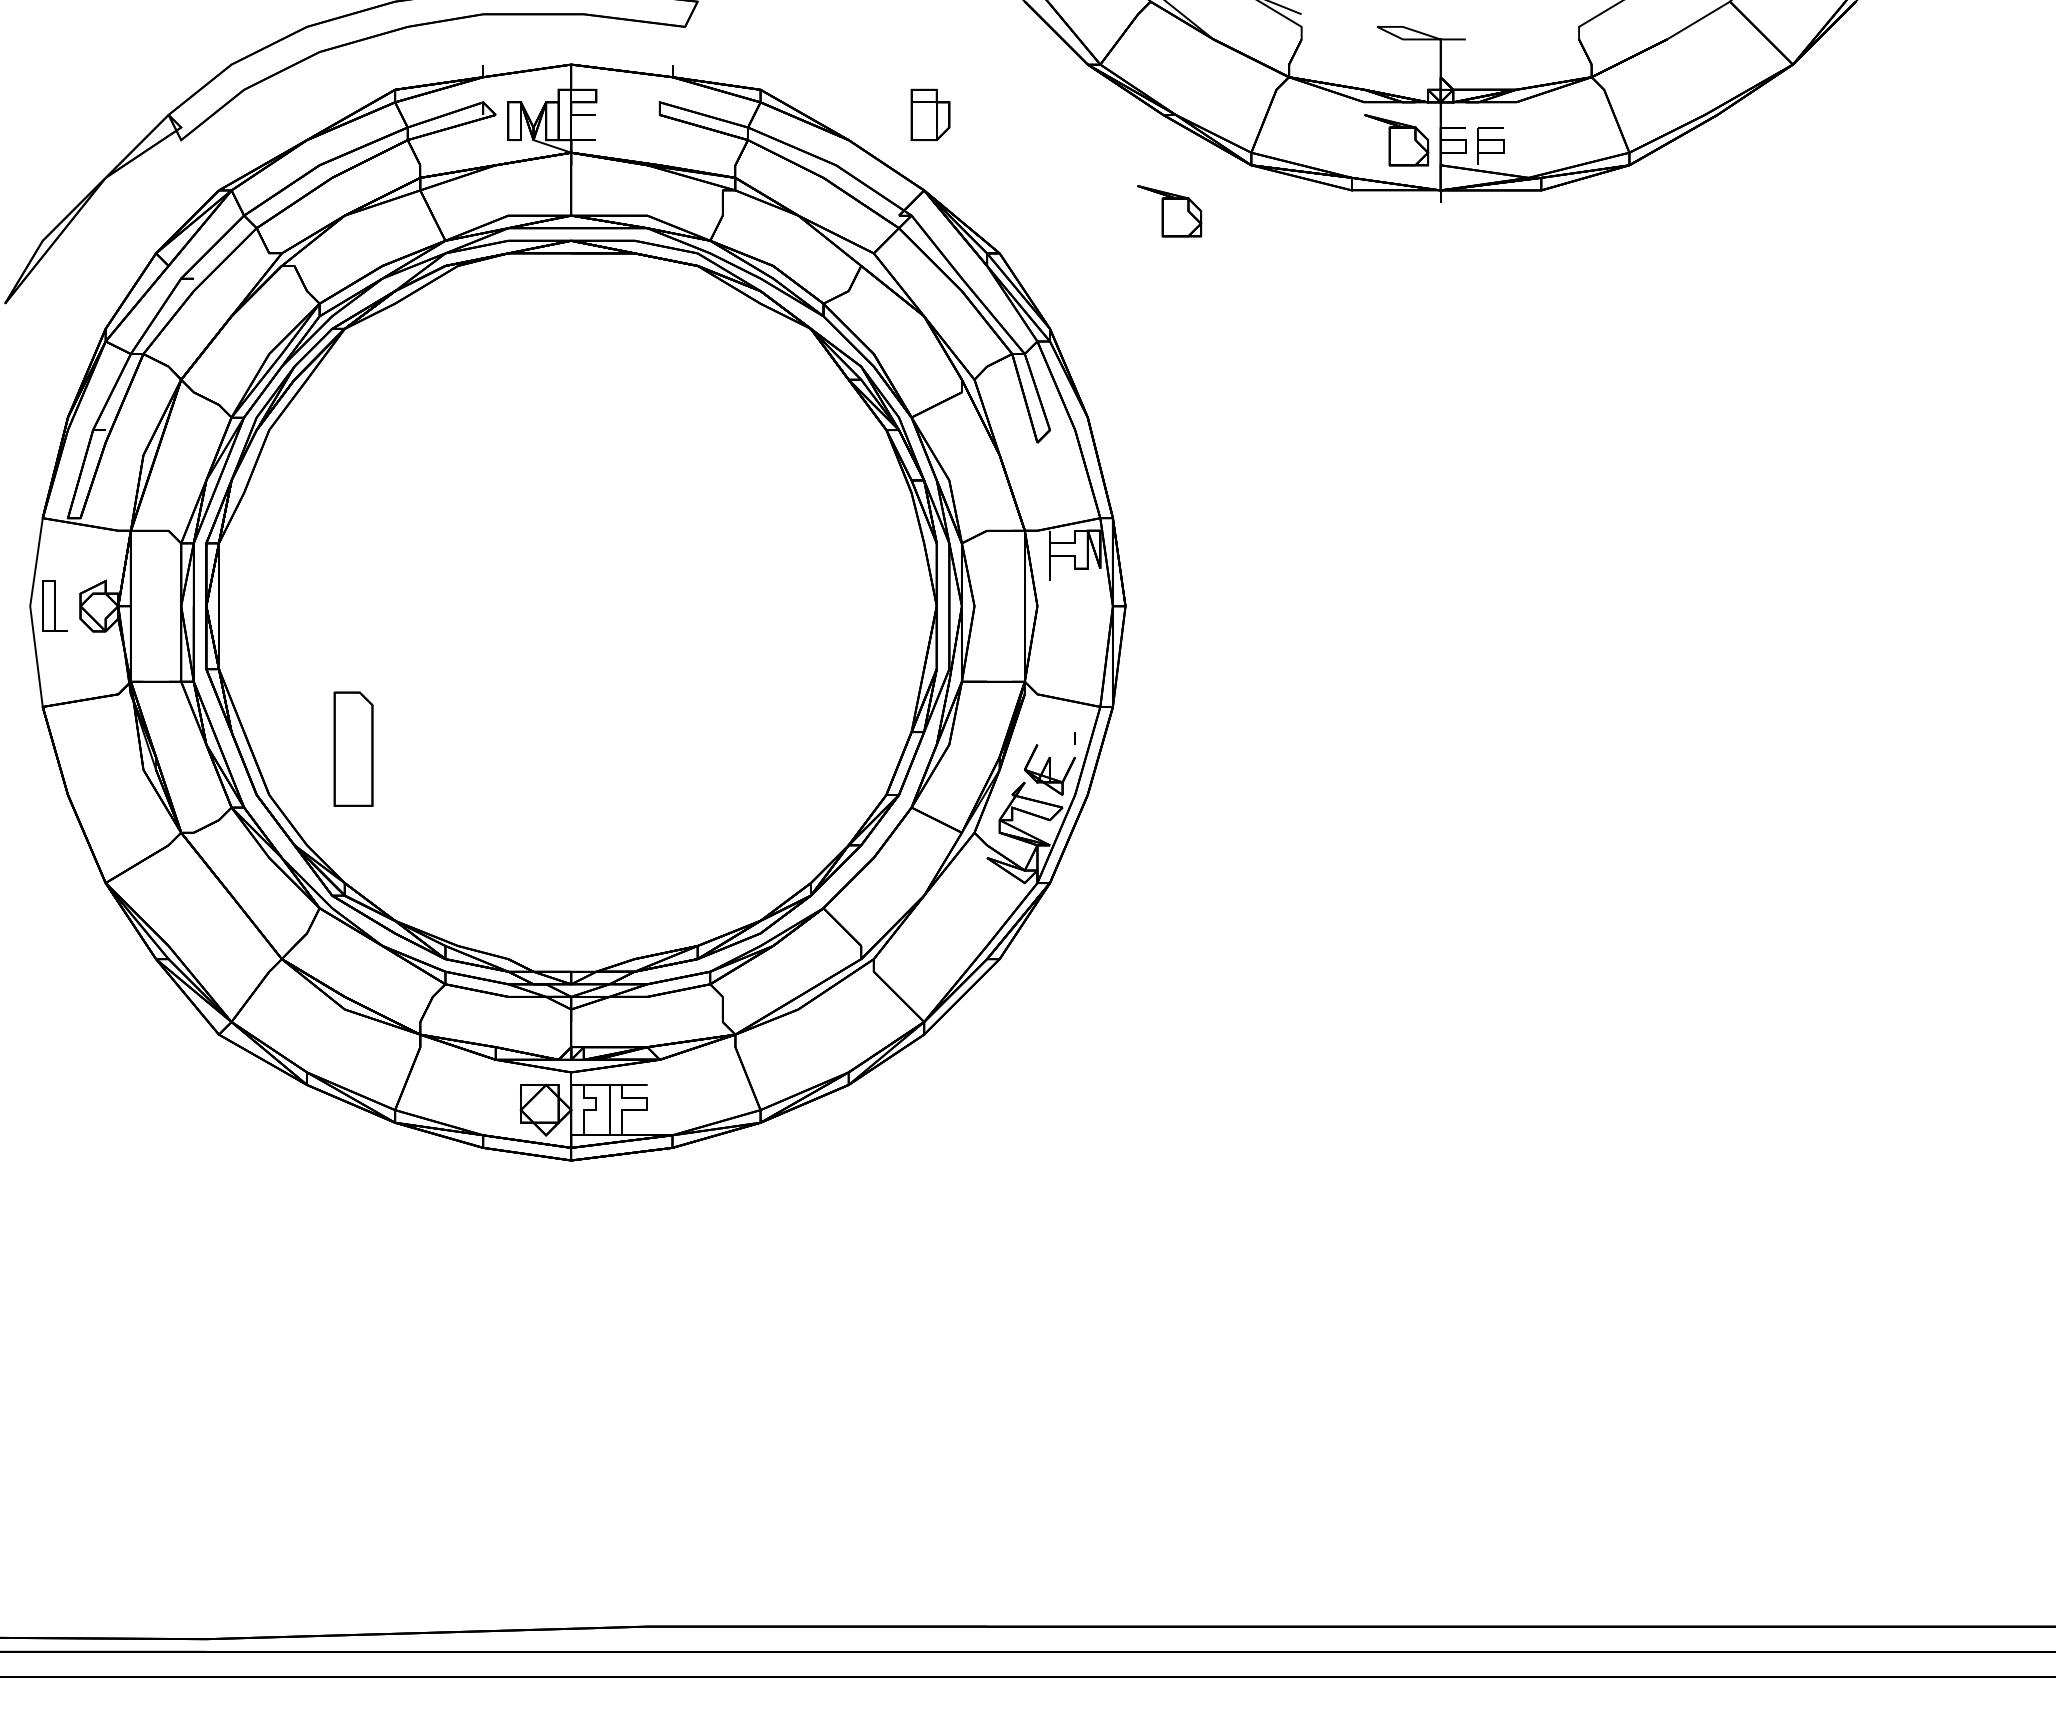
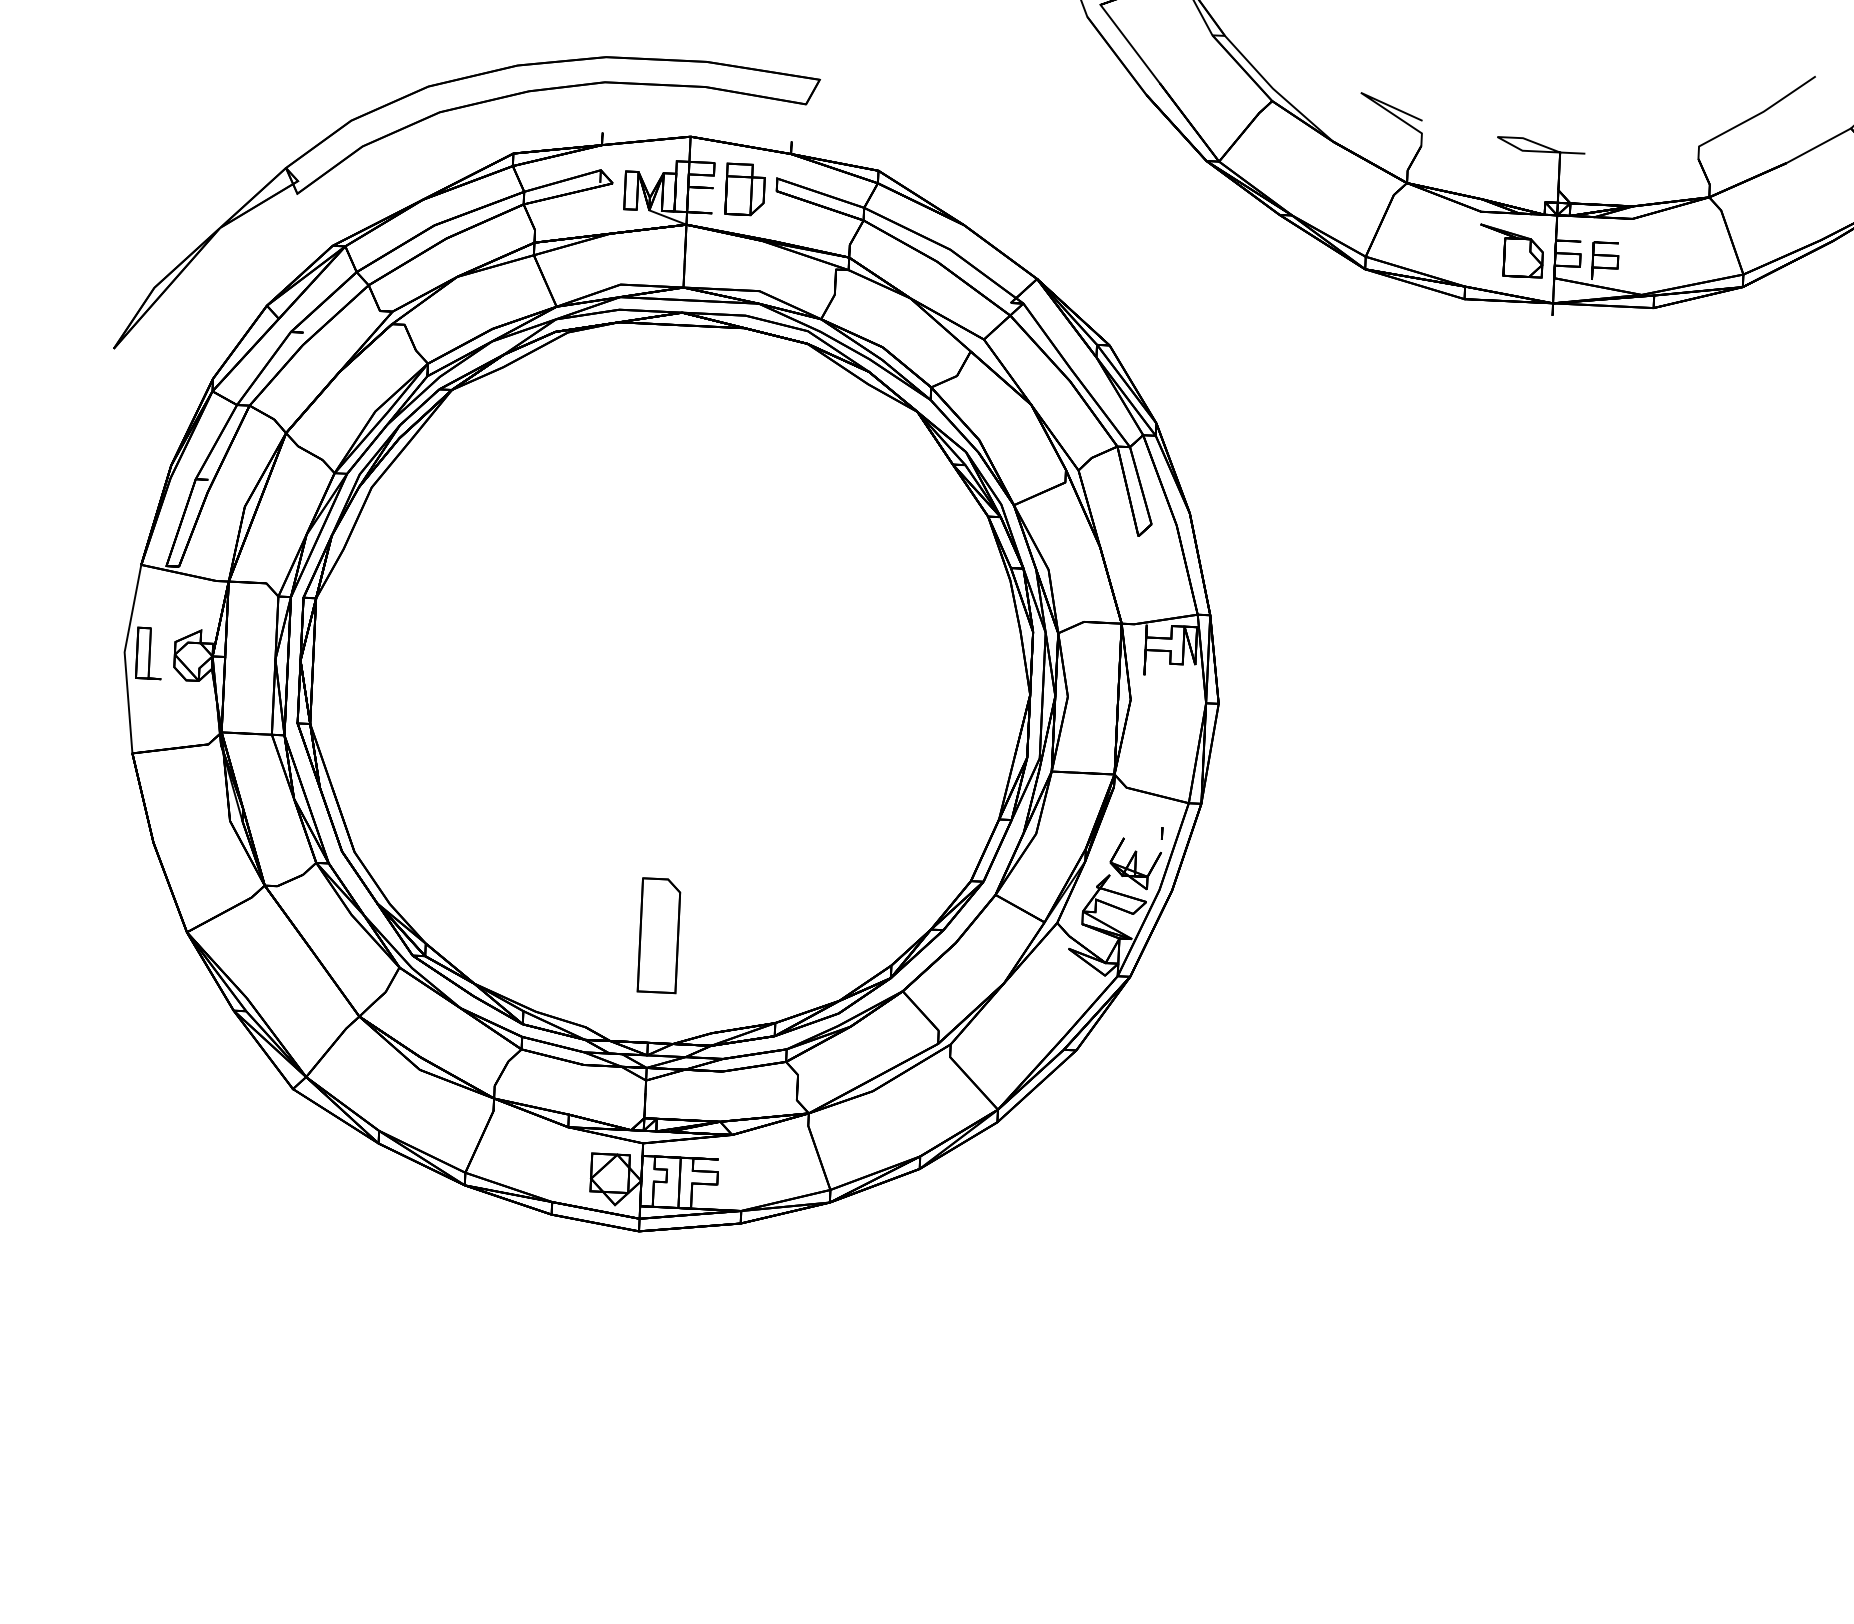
part: (930, 114) -> (745, 189), moved
part: (1169, 211) -> (1281, 311), removed
part: (353, 748) -> (659, 934), moved

